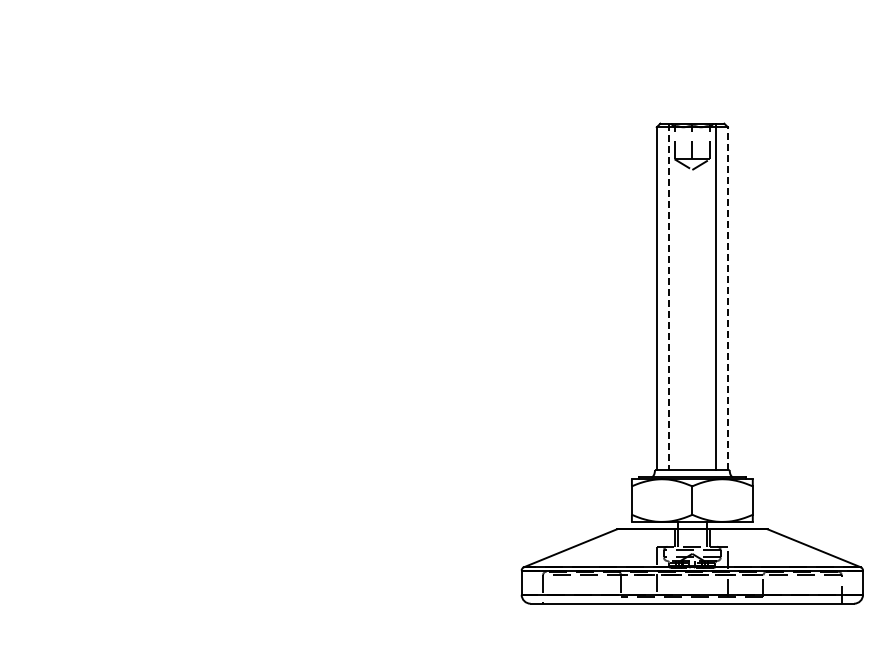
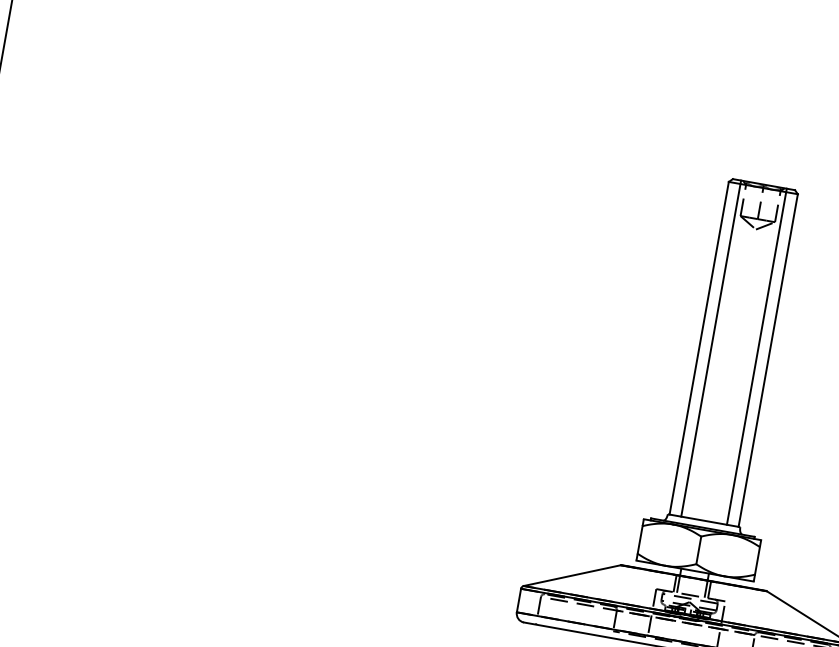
line: (668, 297) -> (710, 349), dashed -> solid
line: (727, 298) -> (767, 360), dashed -> solid

